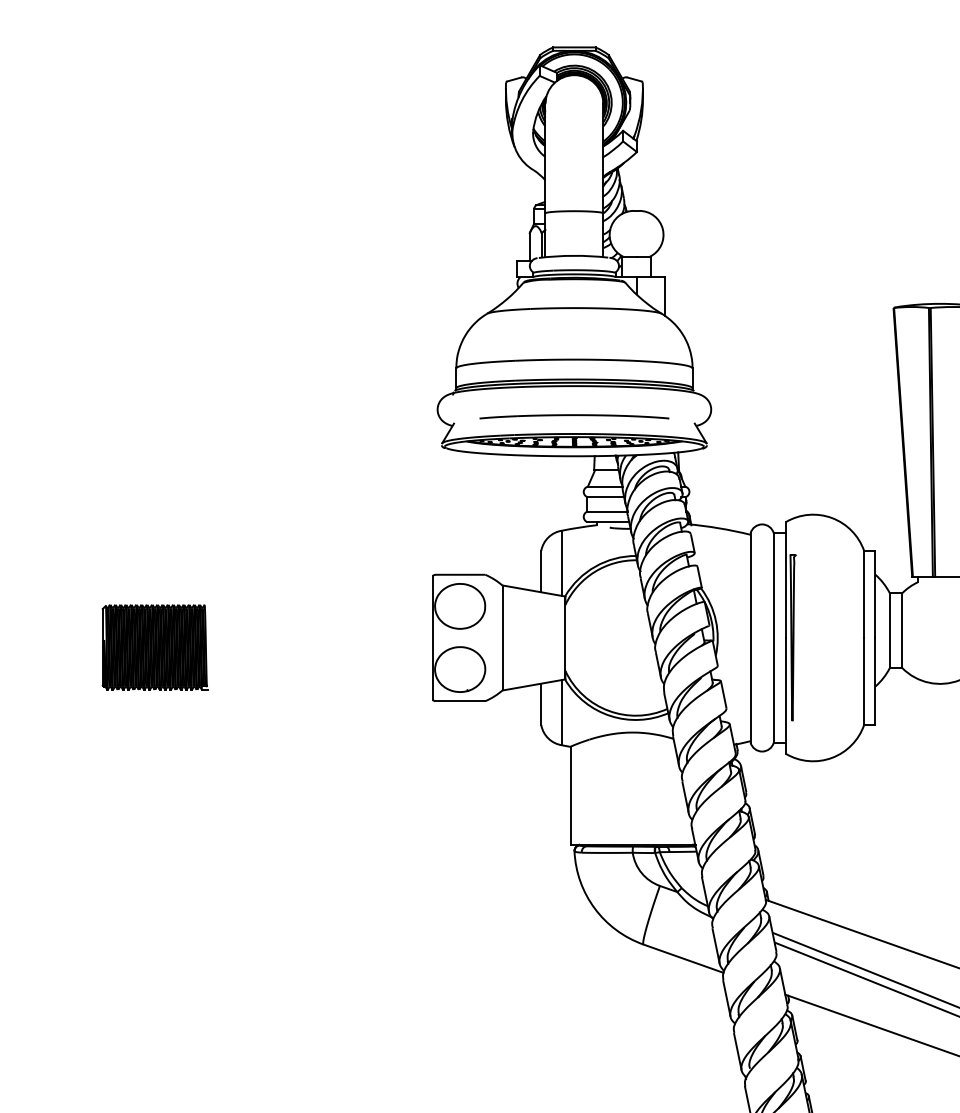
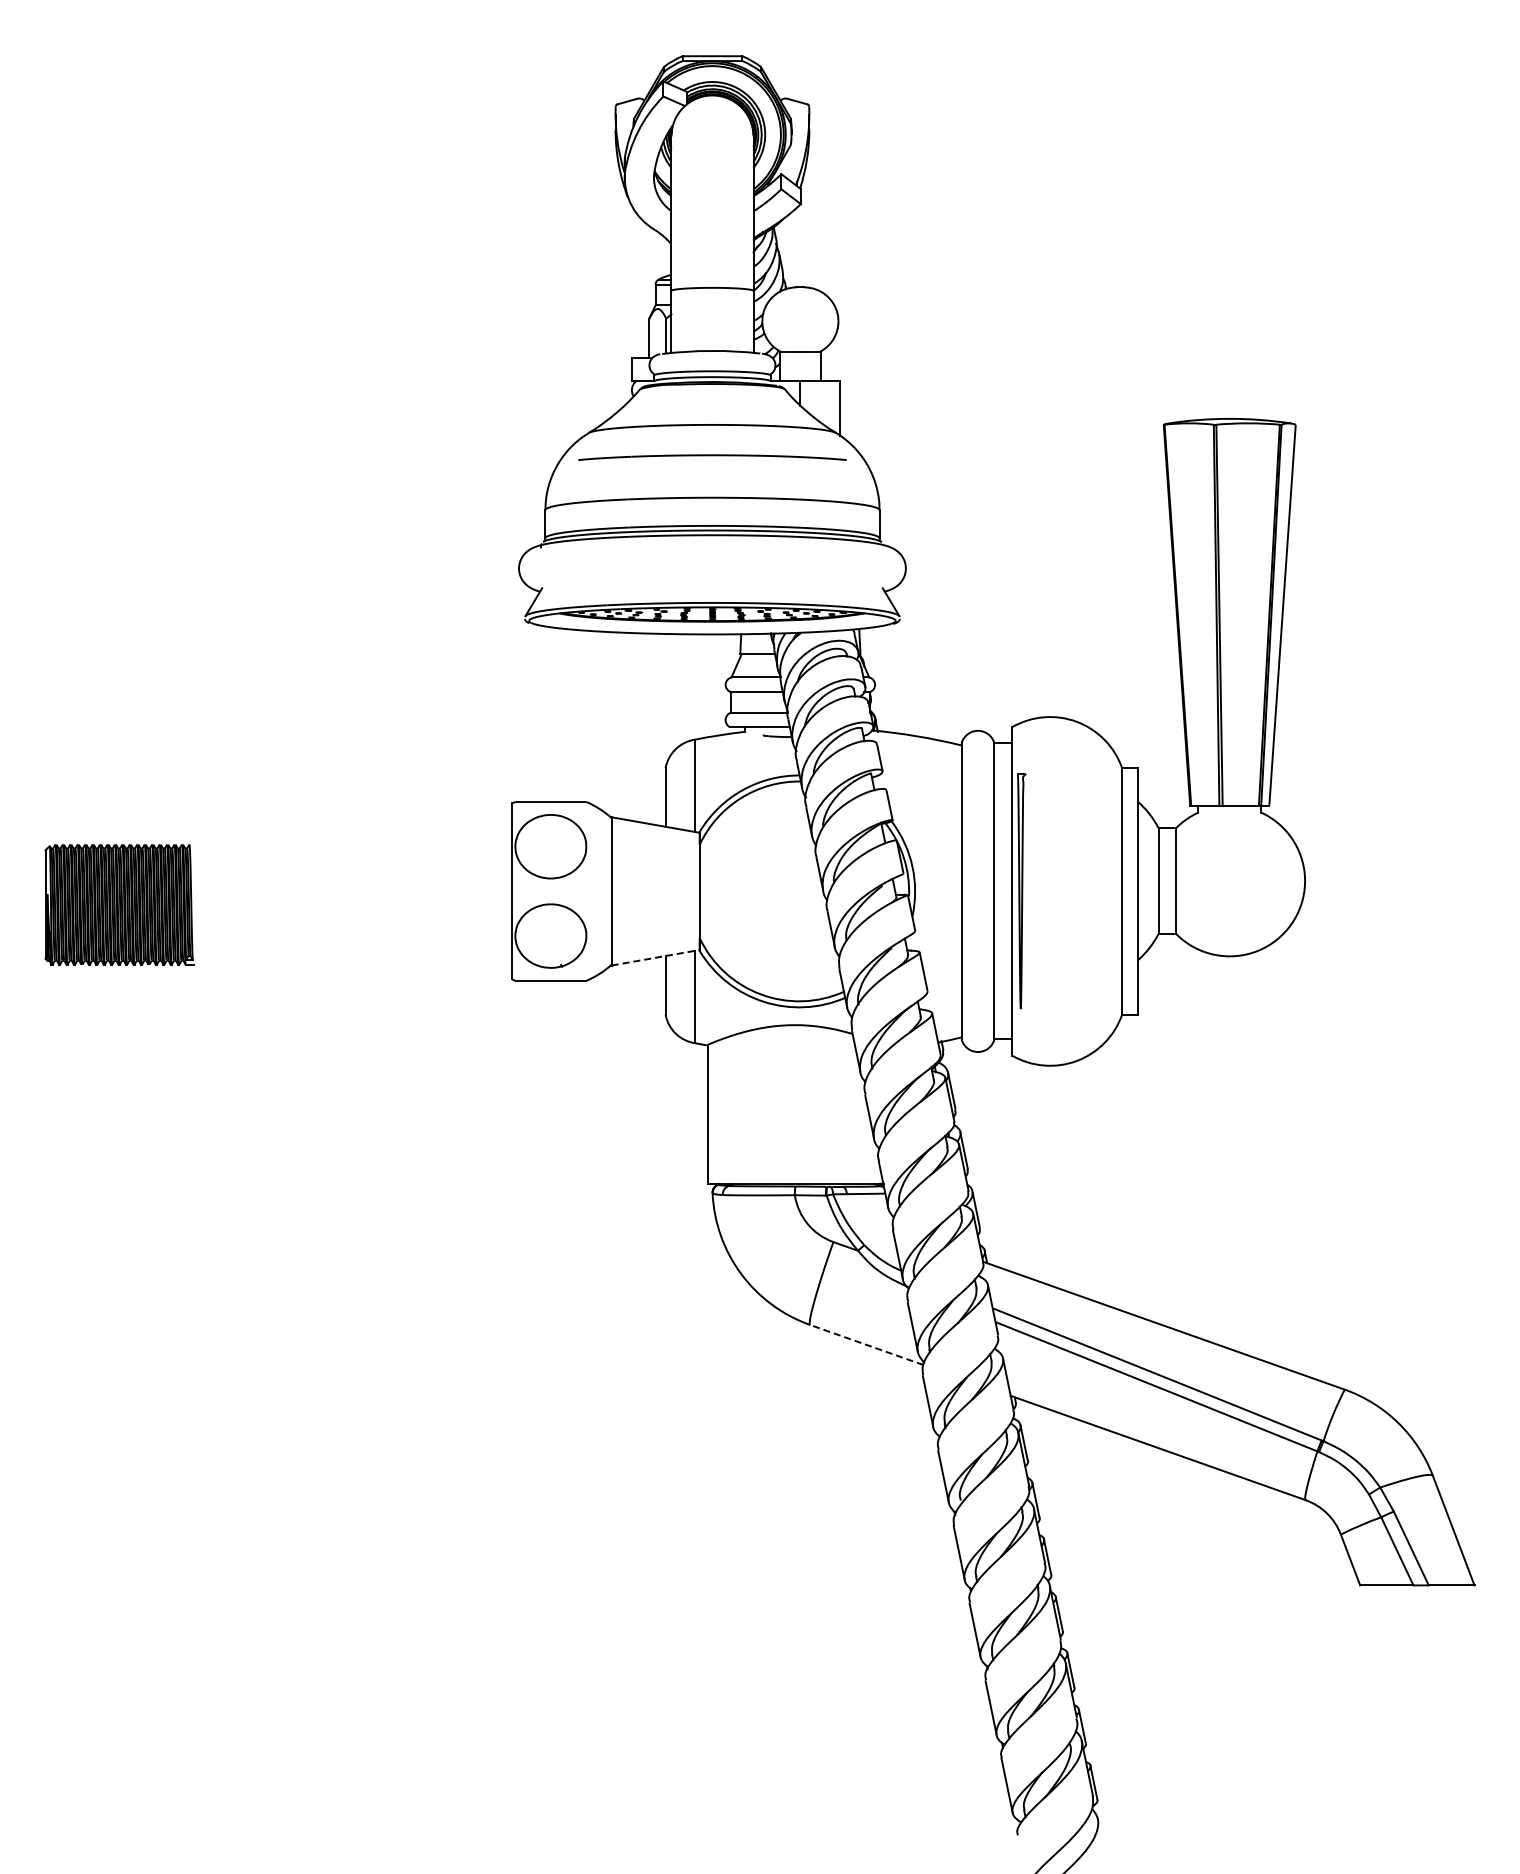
part: (574, 416) -> (712, 457), moved
line: (534, 684) -> (655, 957), solid -> dashed
line: (683, 958) -> (866, 1344), solid -> dashed

